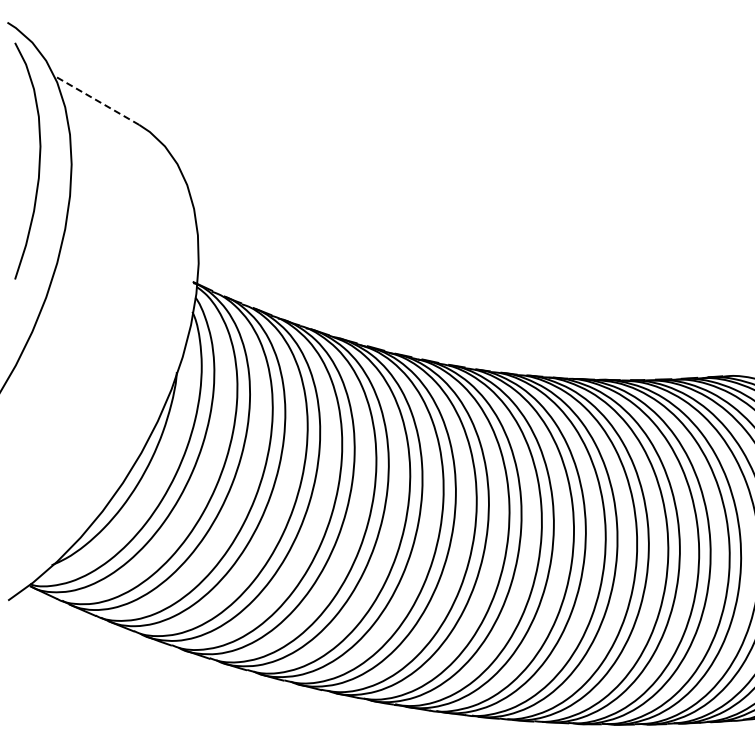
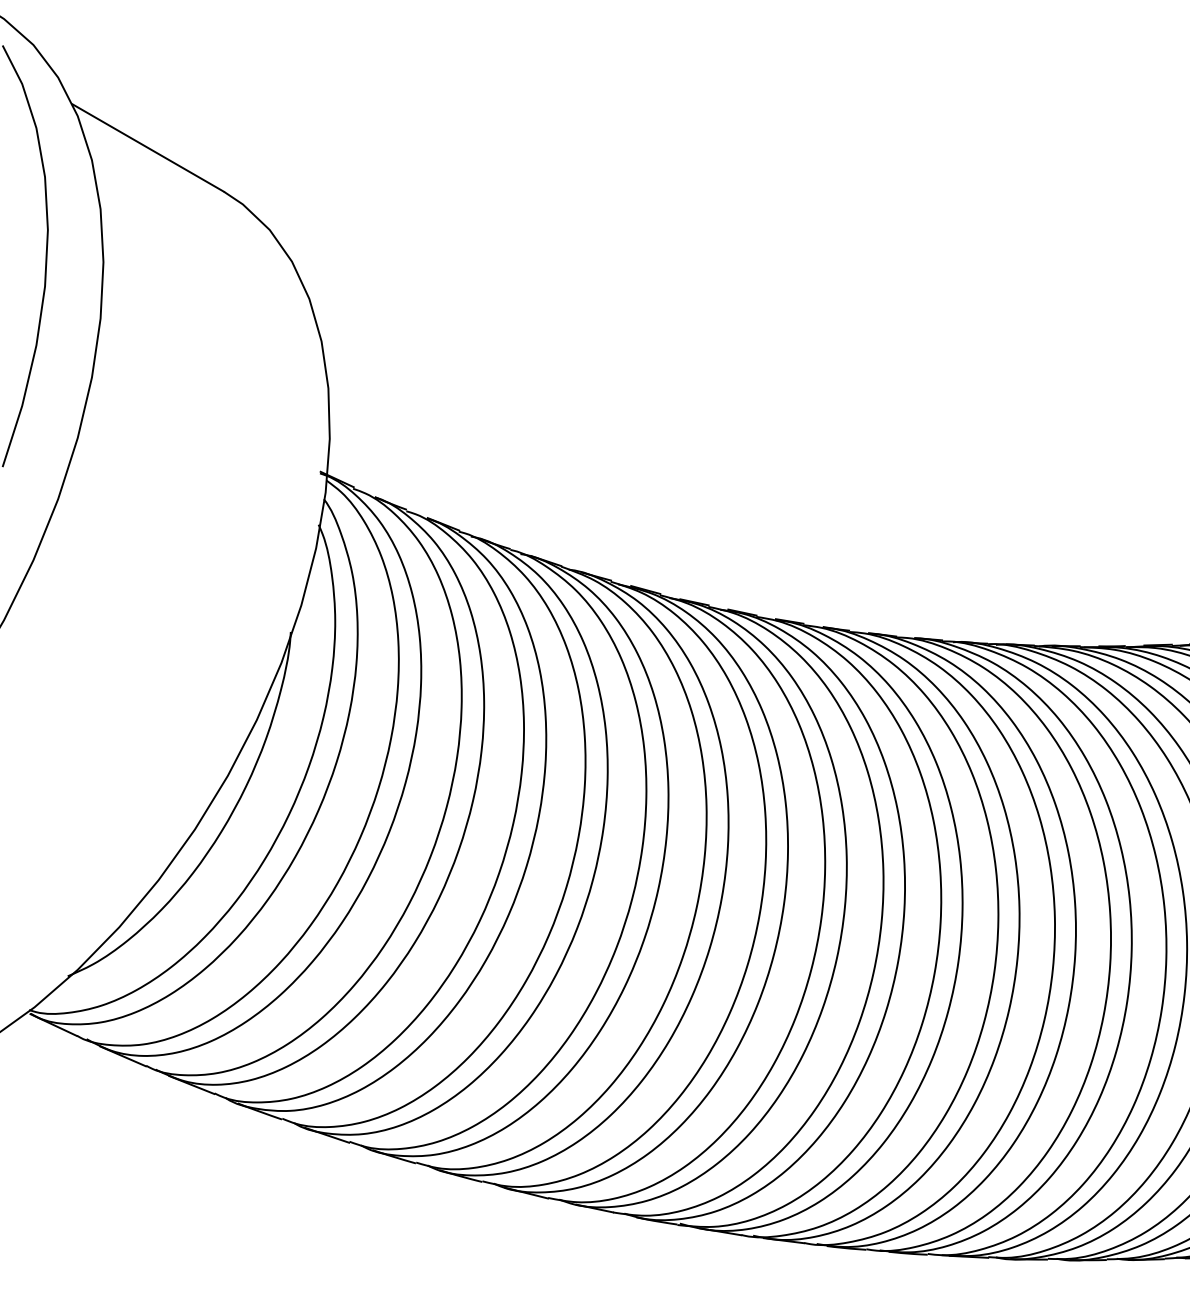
line: (96, 100) -> (147, 148), dashed -> solid

